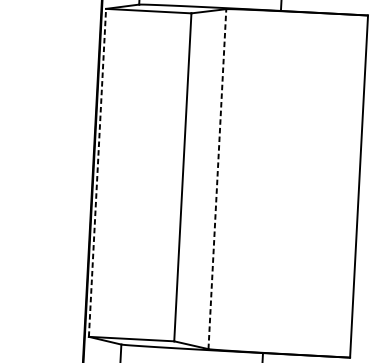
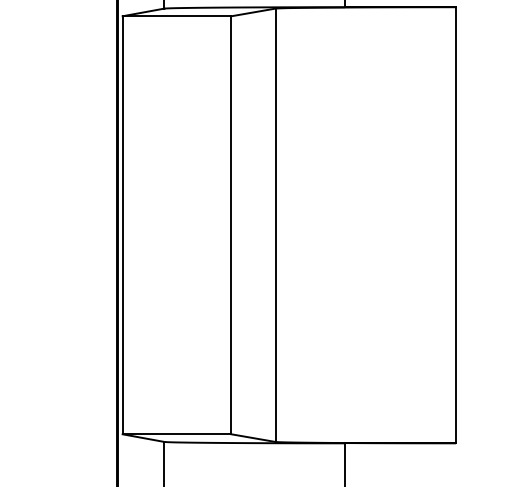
line: (97, 172) -> (122, 224), dashed -> solid
line: (217, 179) -> (275, 225), dashed -> solid

